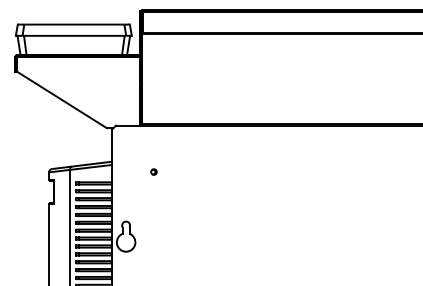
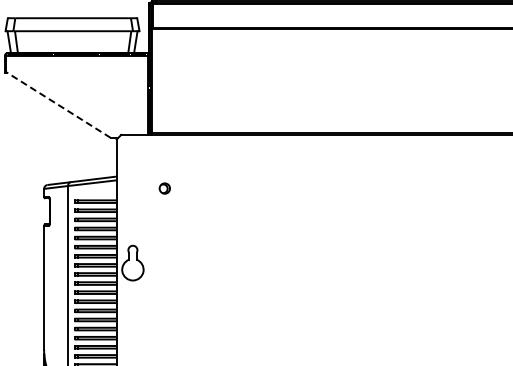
line: (61, 100) -> (58, 105), solid -> dashed
part: (154, 172) -> (165, 188), size x1.6

